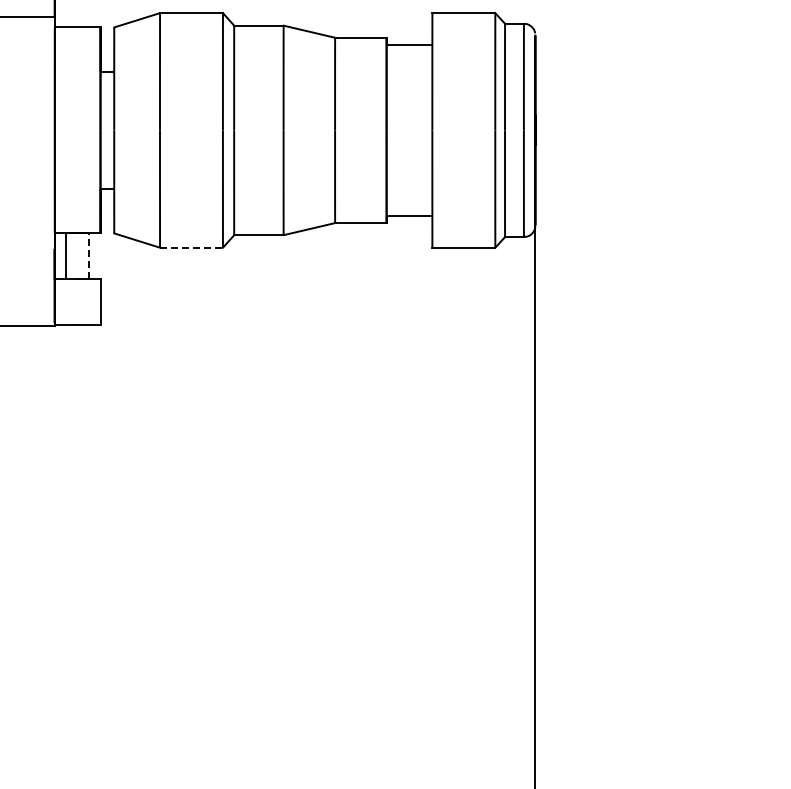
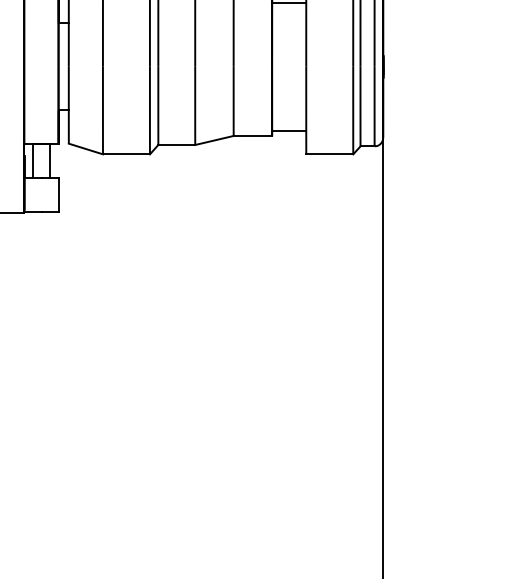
line: (192, 247) -> (127, 154), dashed -> solid
line: (89, 256) -> (50, 160), dashed -> solid

